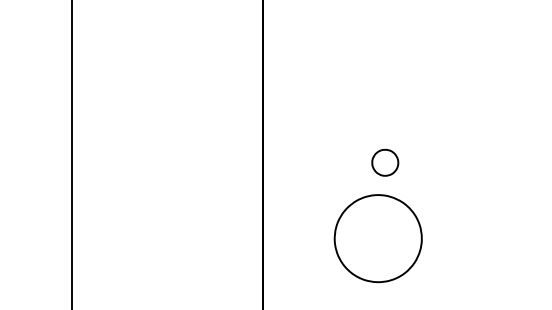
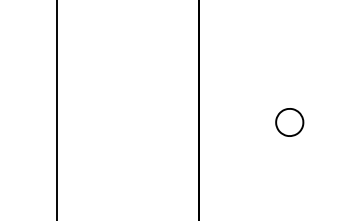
part: (385, 162) -> (290, 122), size x1.4
part: (377, 238) -> (284, 178), removed

